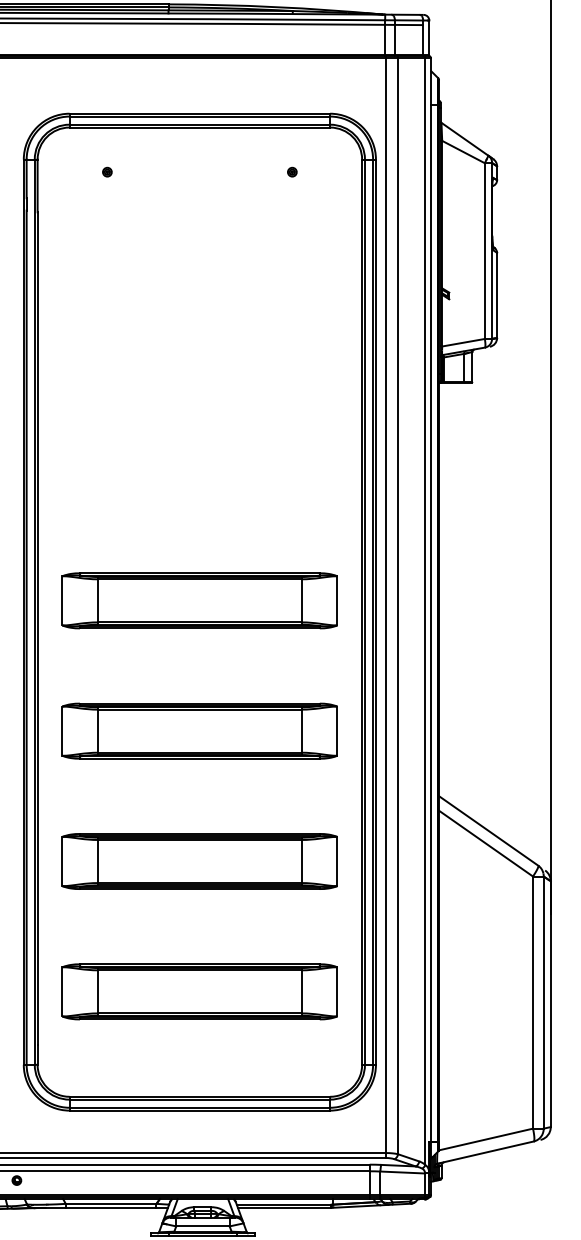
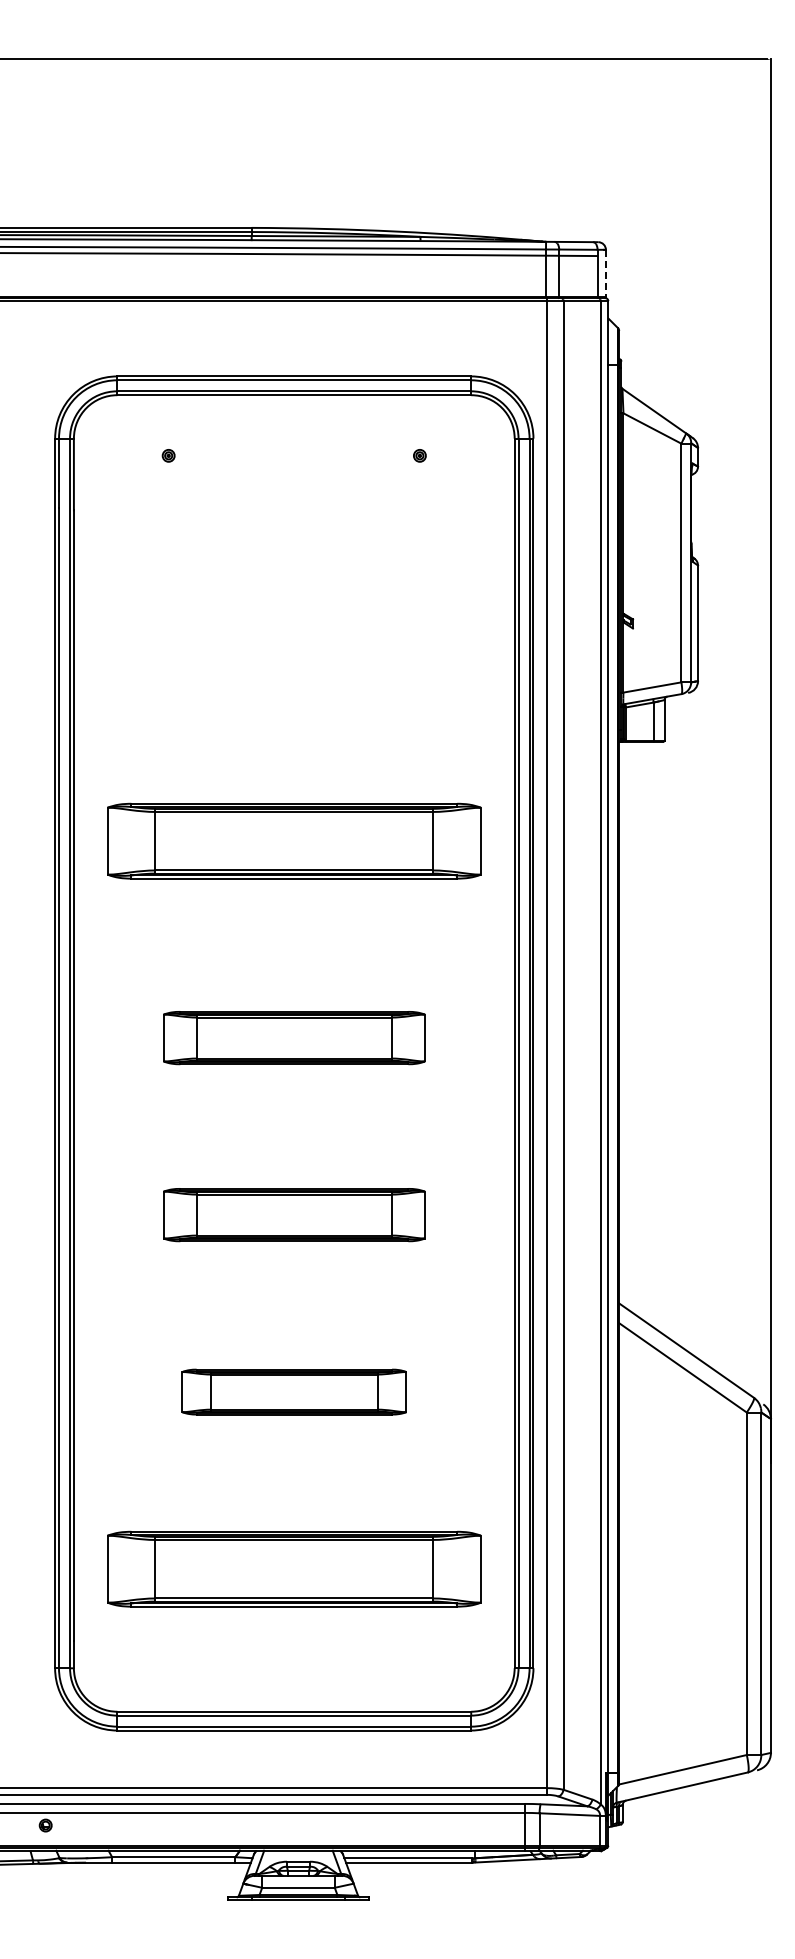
line: (428, 37) -> (605, 273), solid -> dashed
part: (200, 455) -> (294, 840), added
part: (200, 600) -> (294, 1037), size x0.7
part: (200, 730) -> (294, 1214), size x0.7
part: (200, 861) -> (294, 1391), size x0.6

